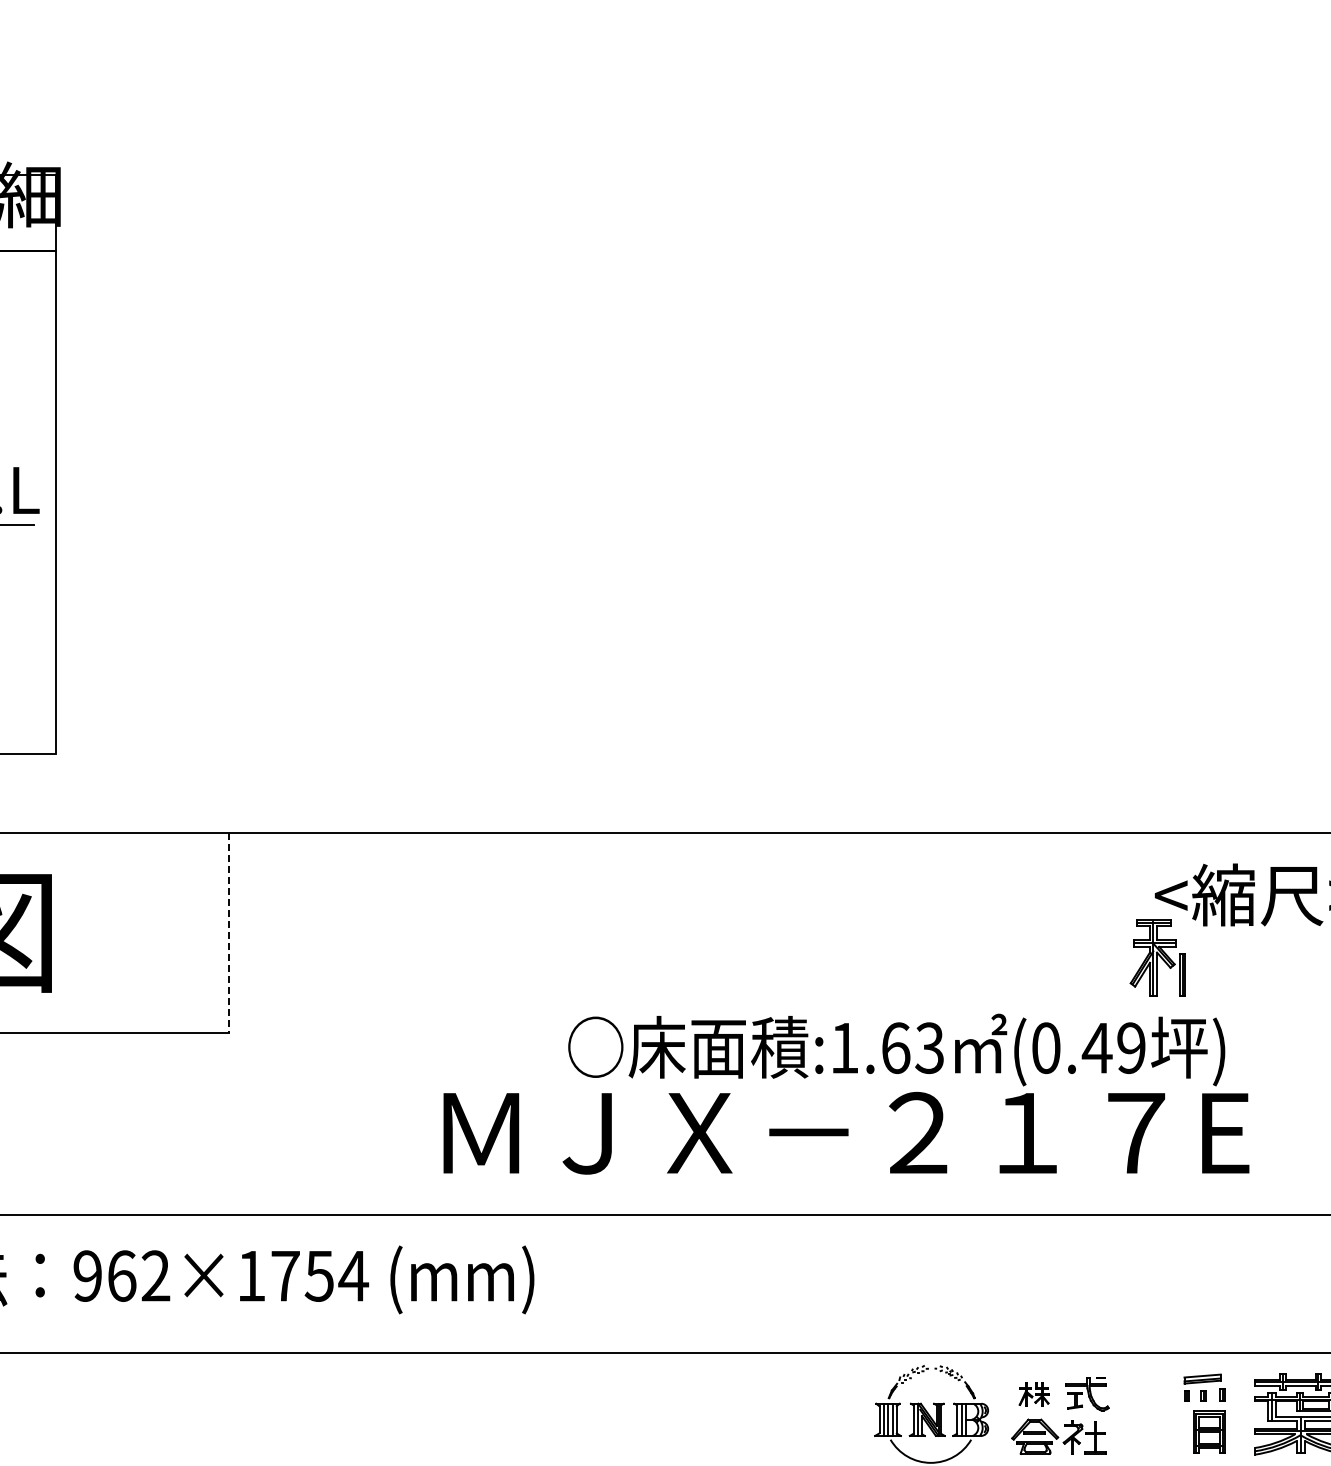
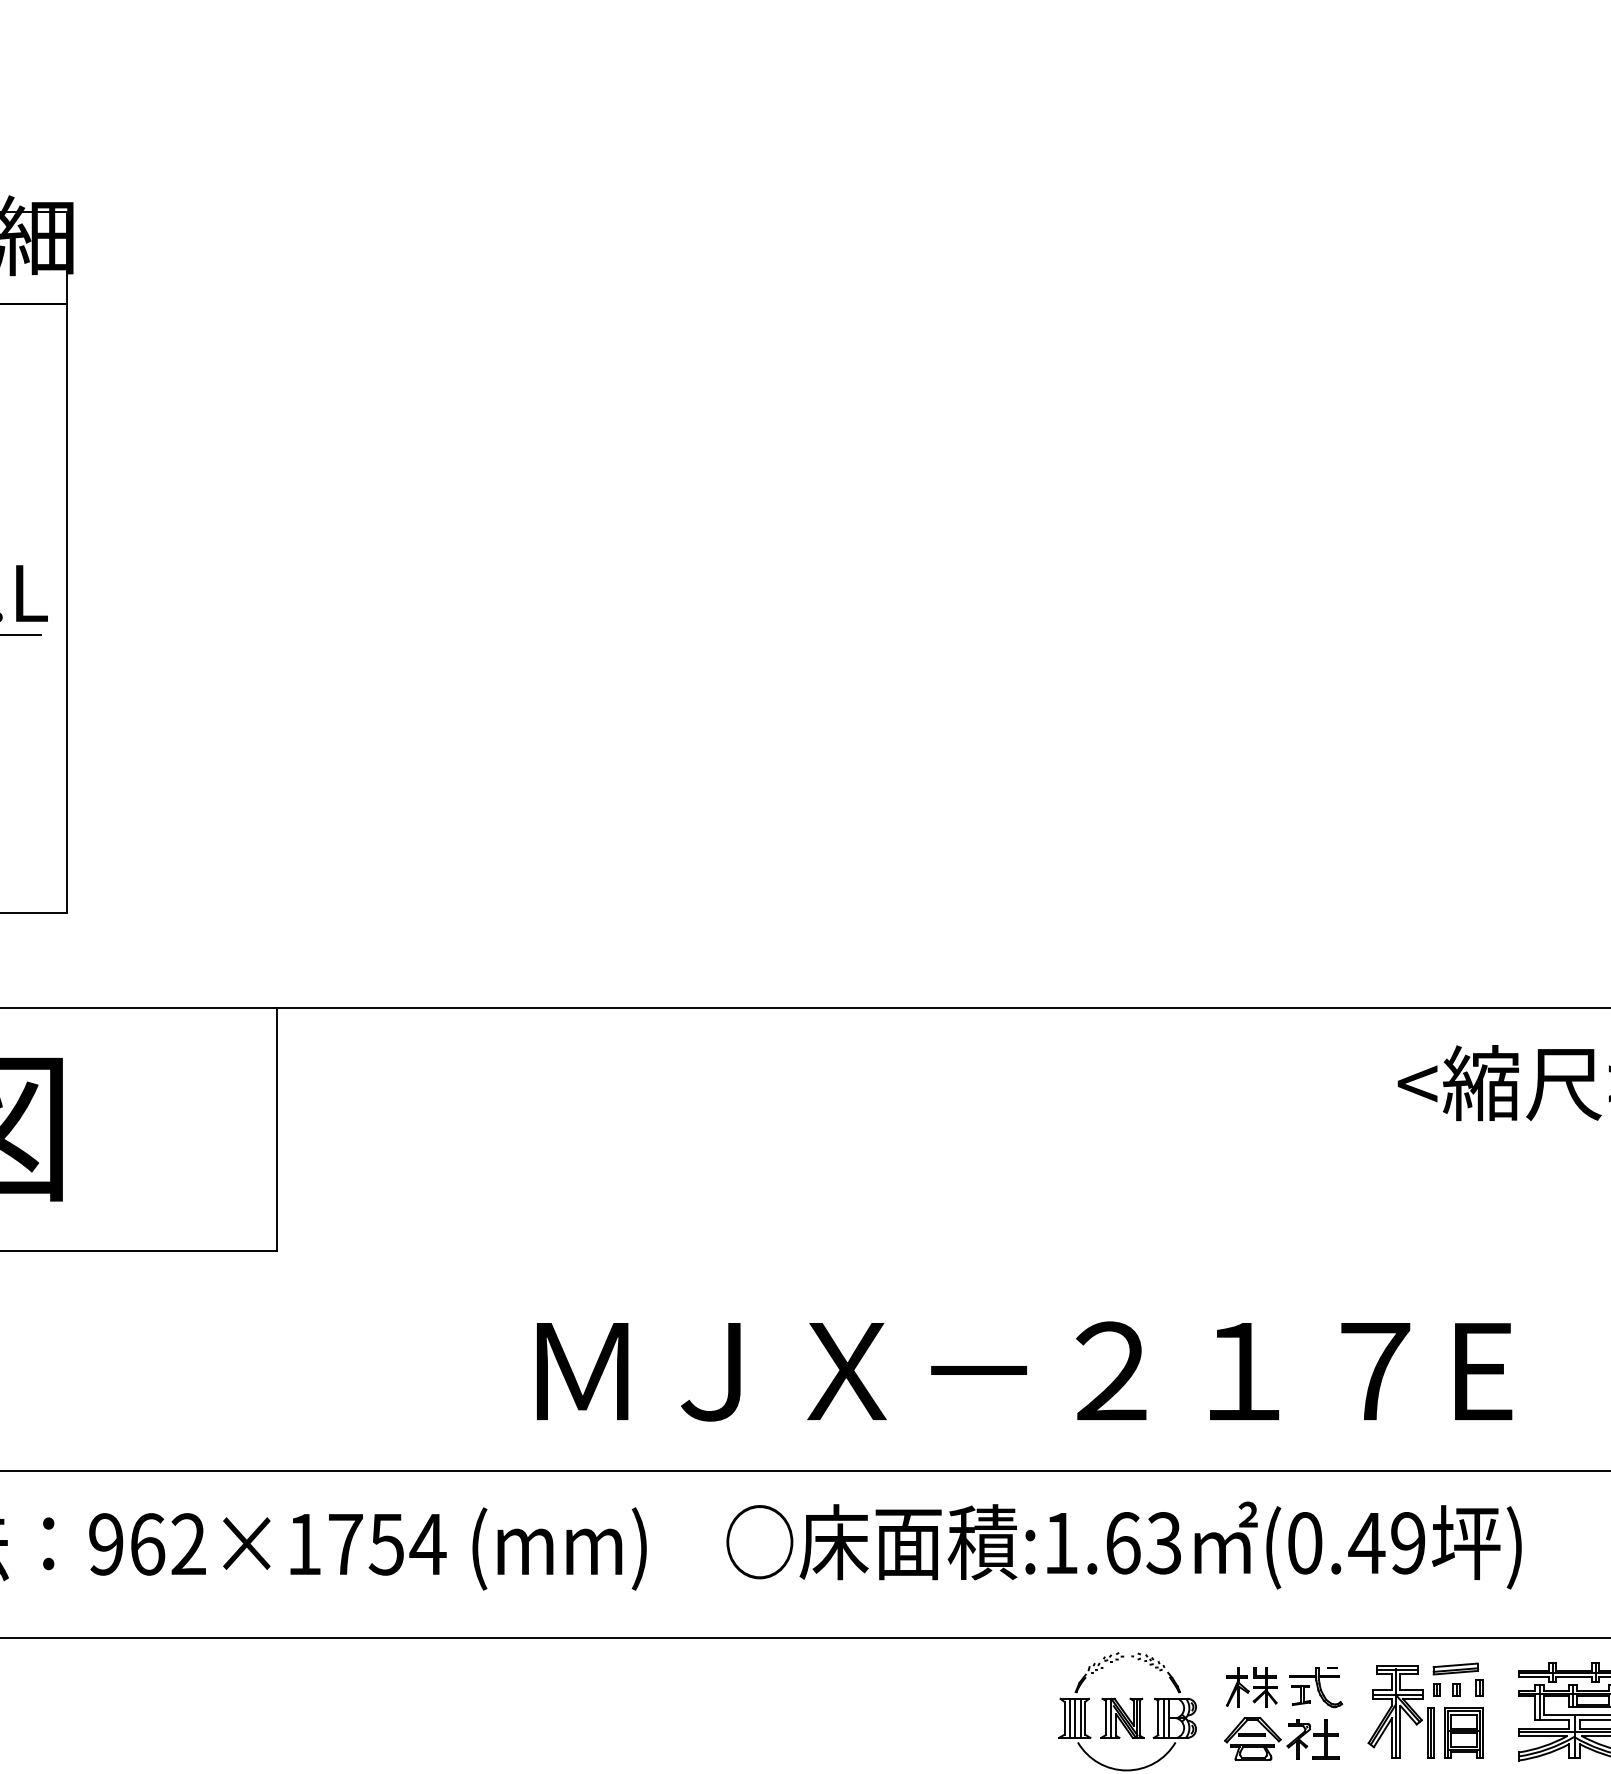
line: (228, 933) -> (276, 1129), dashed -> solid
part: (1157, 957) -> (1401, 1711), moved
text: (896, 1049) -> (1123, 1544), moved
part: (1033, 1394) -> (1250, 1687), size x1.43

